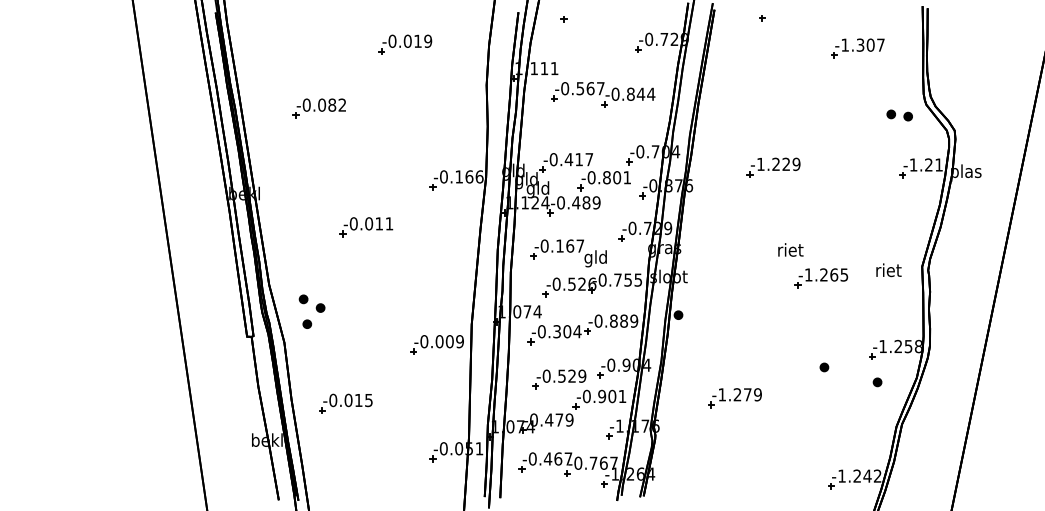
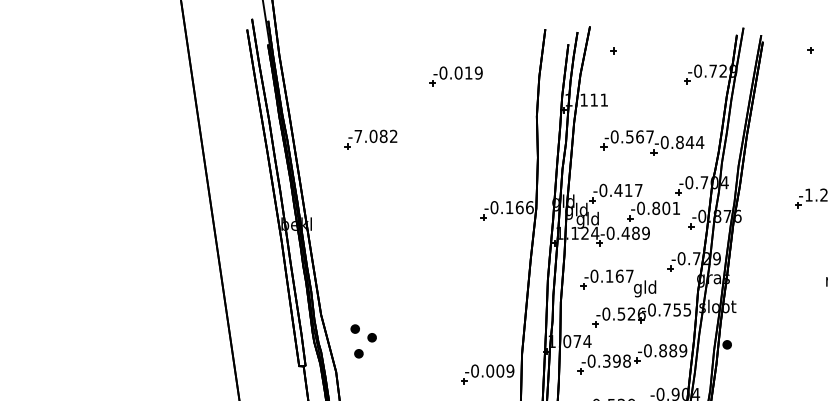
part: (603, 94) -> (652, 142), moved
text: (306, 104) -> (358, 135), -0.082 -> -7.082
part: (366, 227) -> (417, 257), removed
text: (572, 331) -> (622, 360), -0.304 -> -0.398

